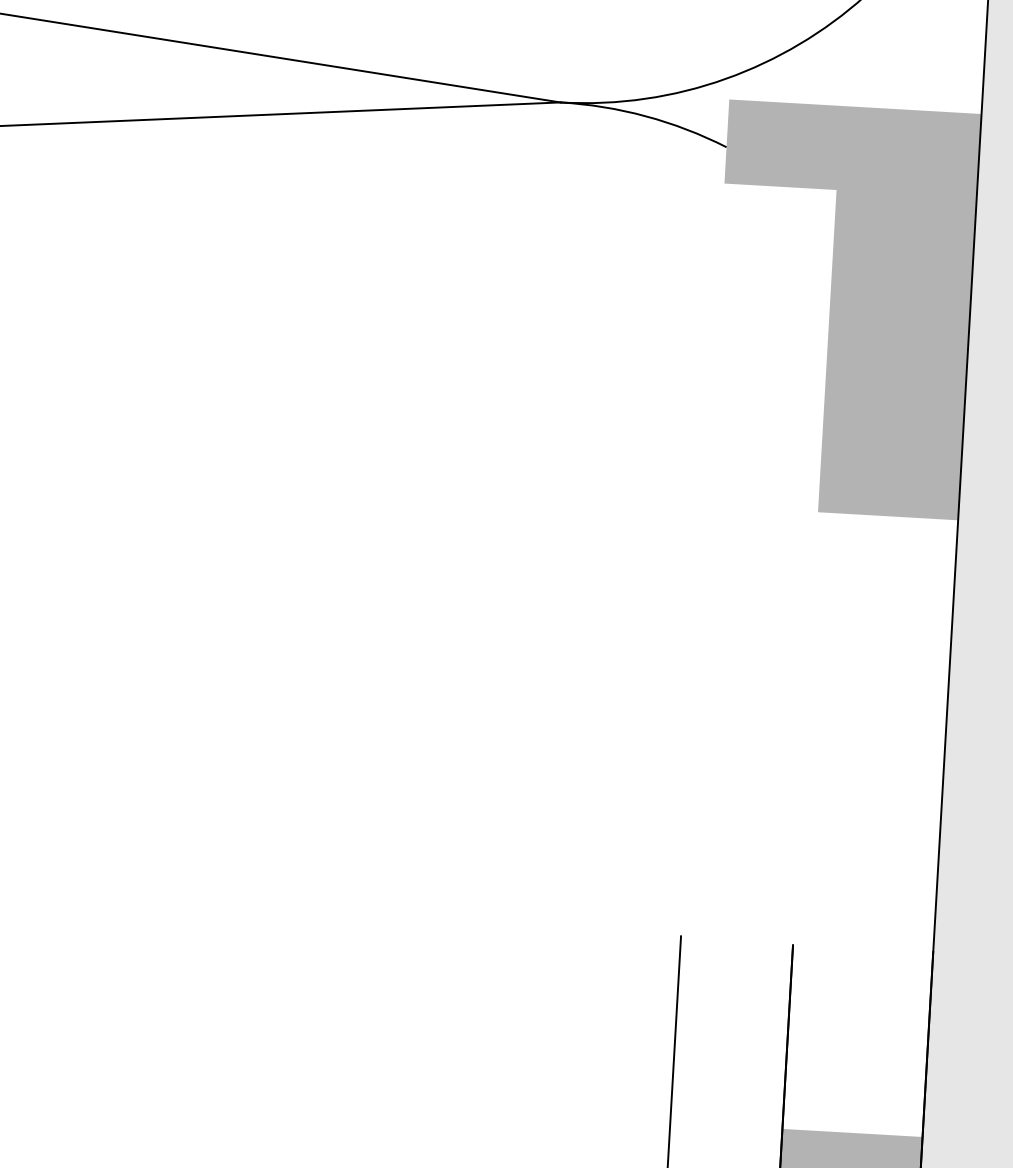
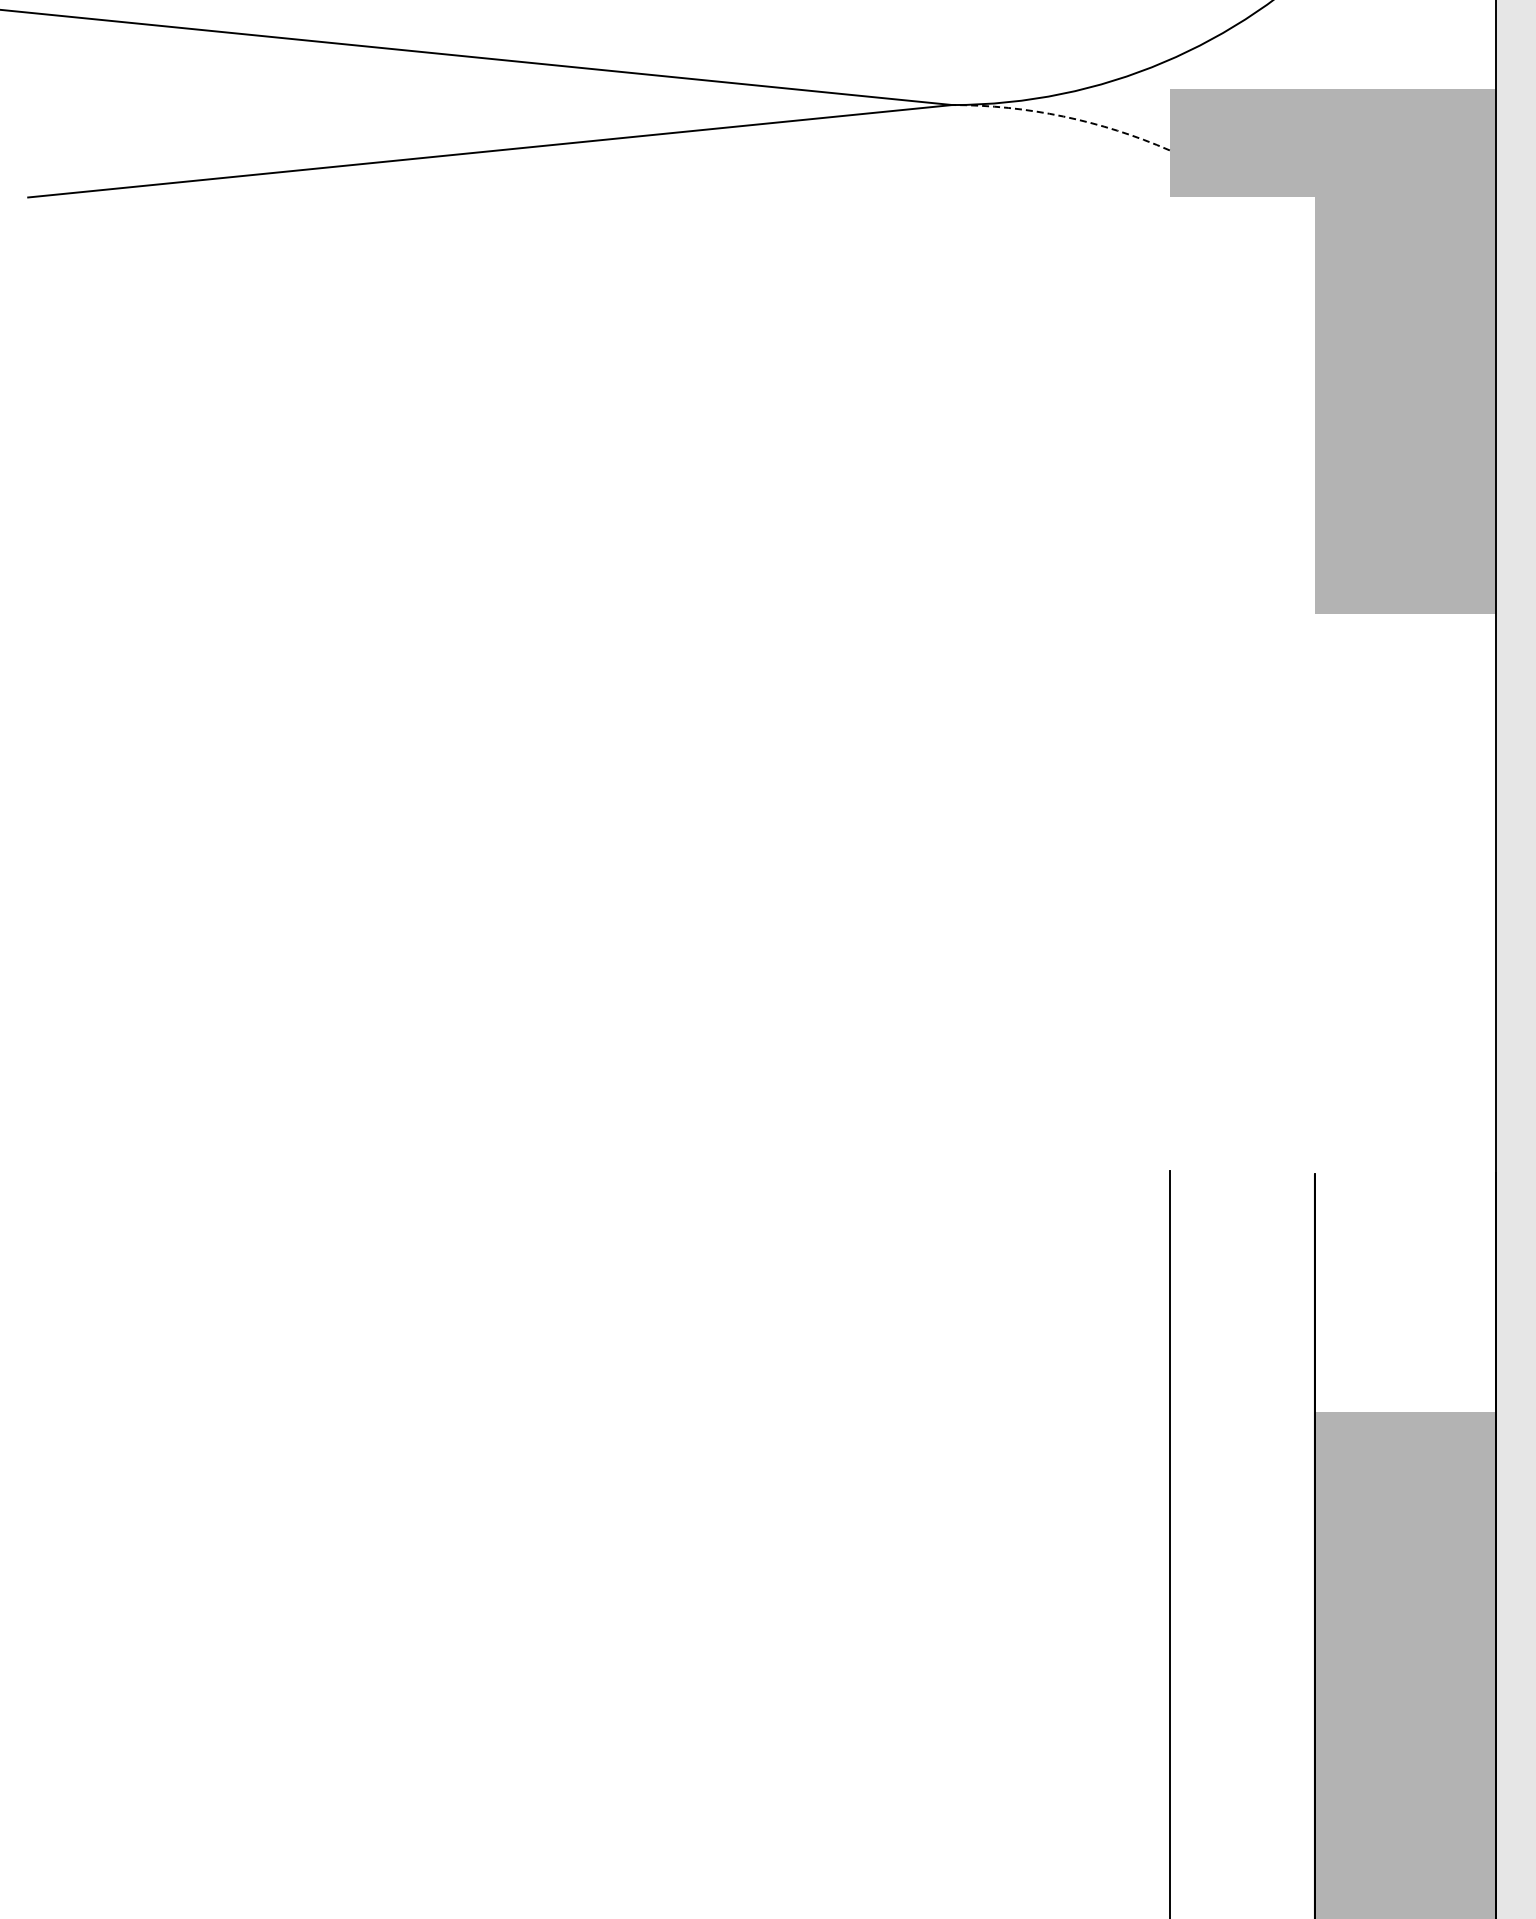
arc: (645, 116) -> (1063, 116), solid -> dashed

